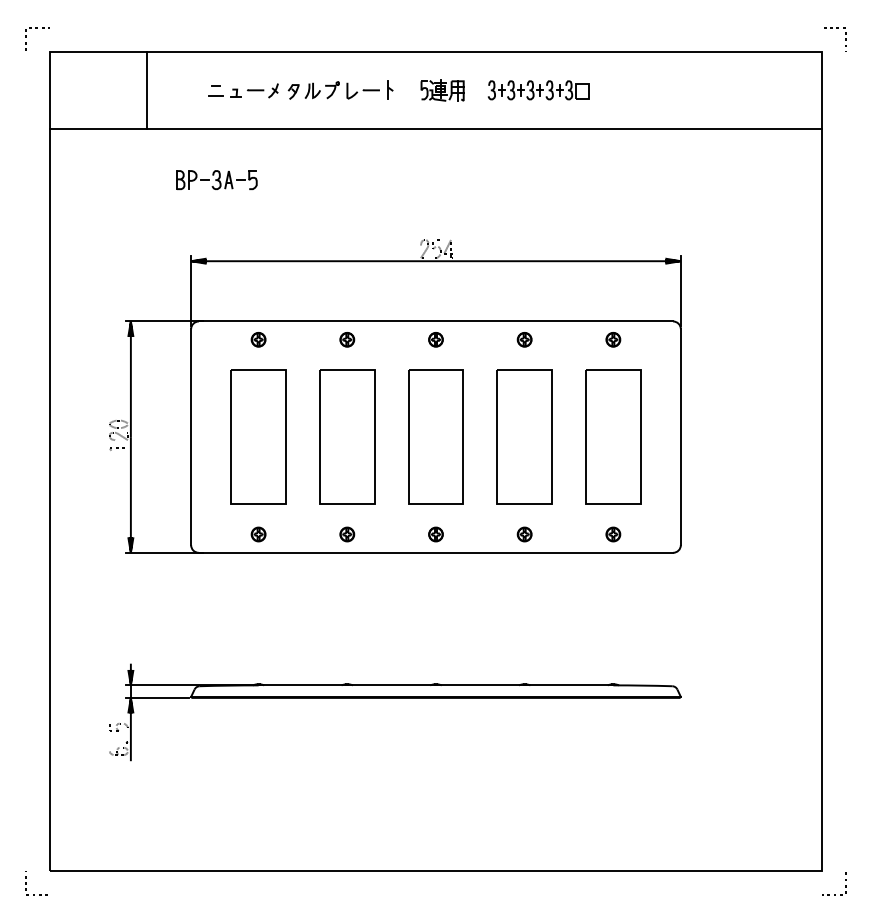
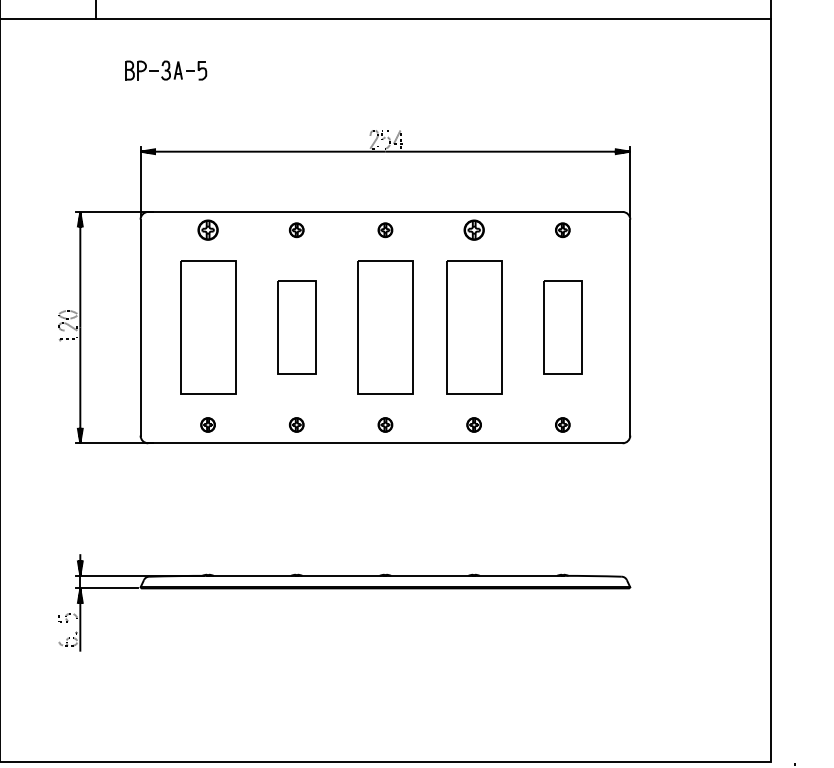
part: (258, 339) -> (207, 229), size x1.4
part: (524, 339) -> (473, 229), size x1.4
part: (347, 436) -> (296, 326), size x0.7
part: (613, 436) -> (562, 326), size x0.7

